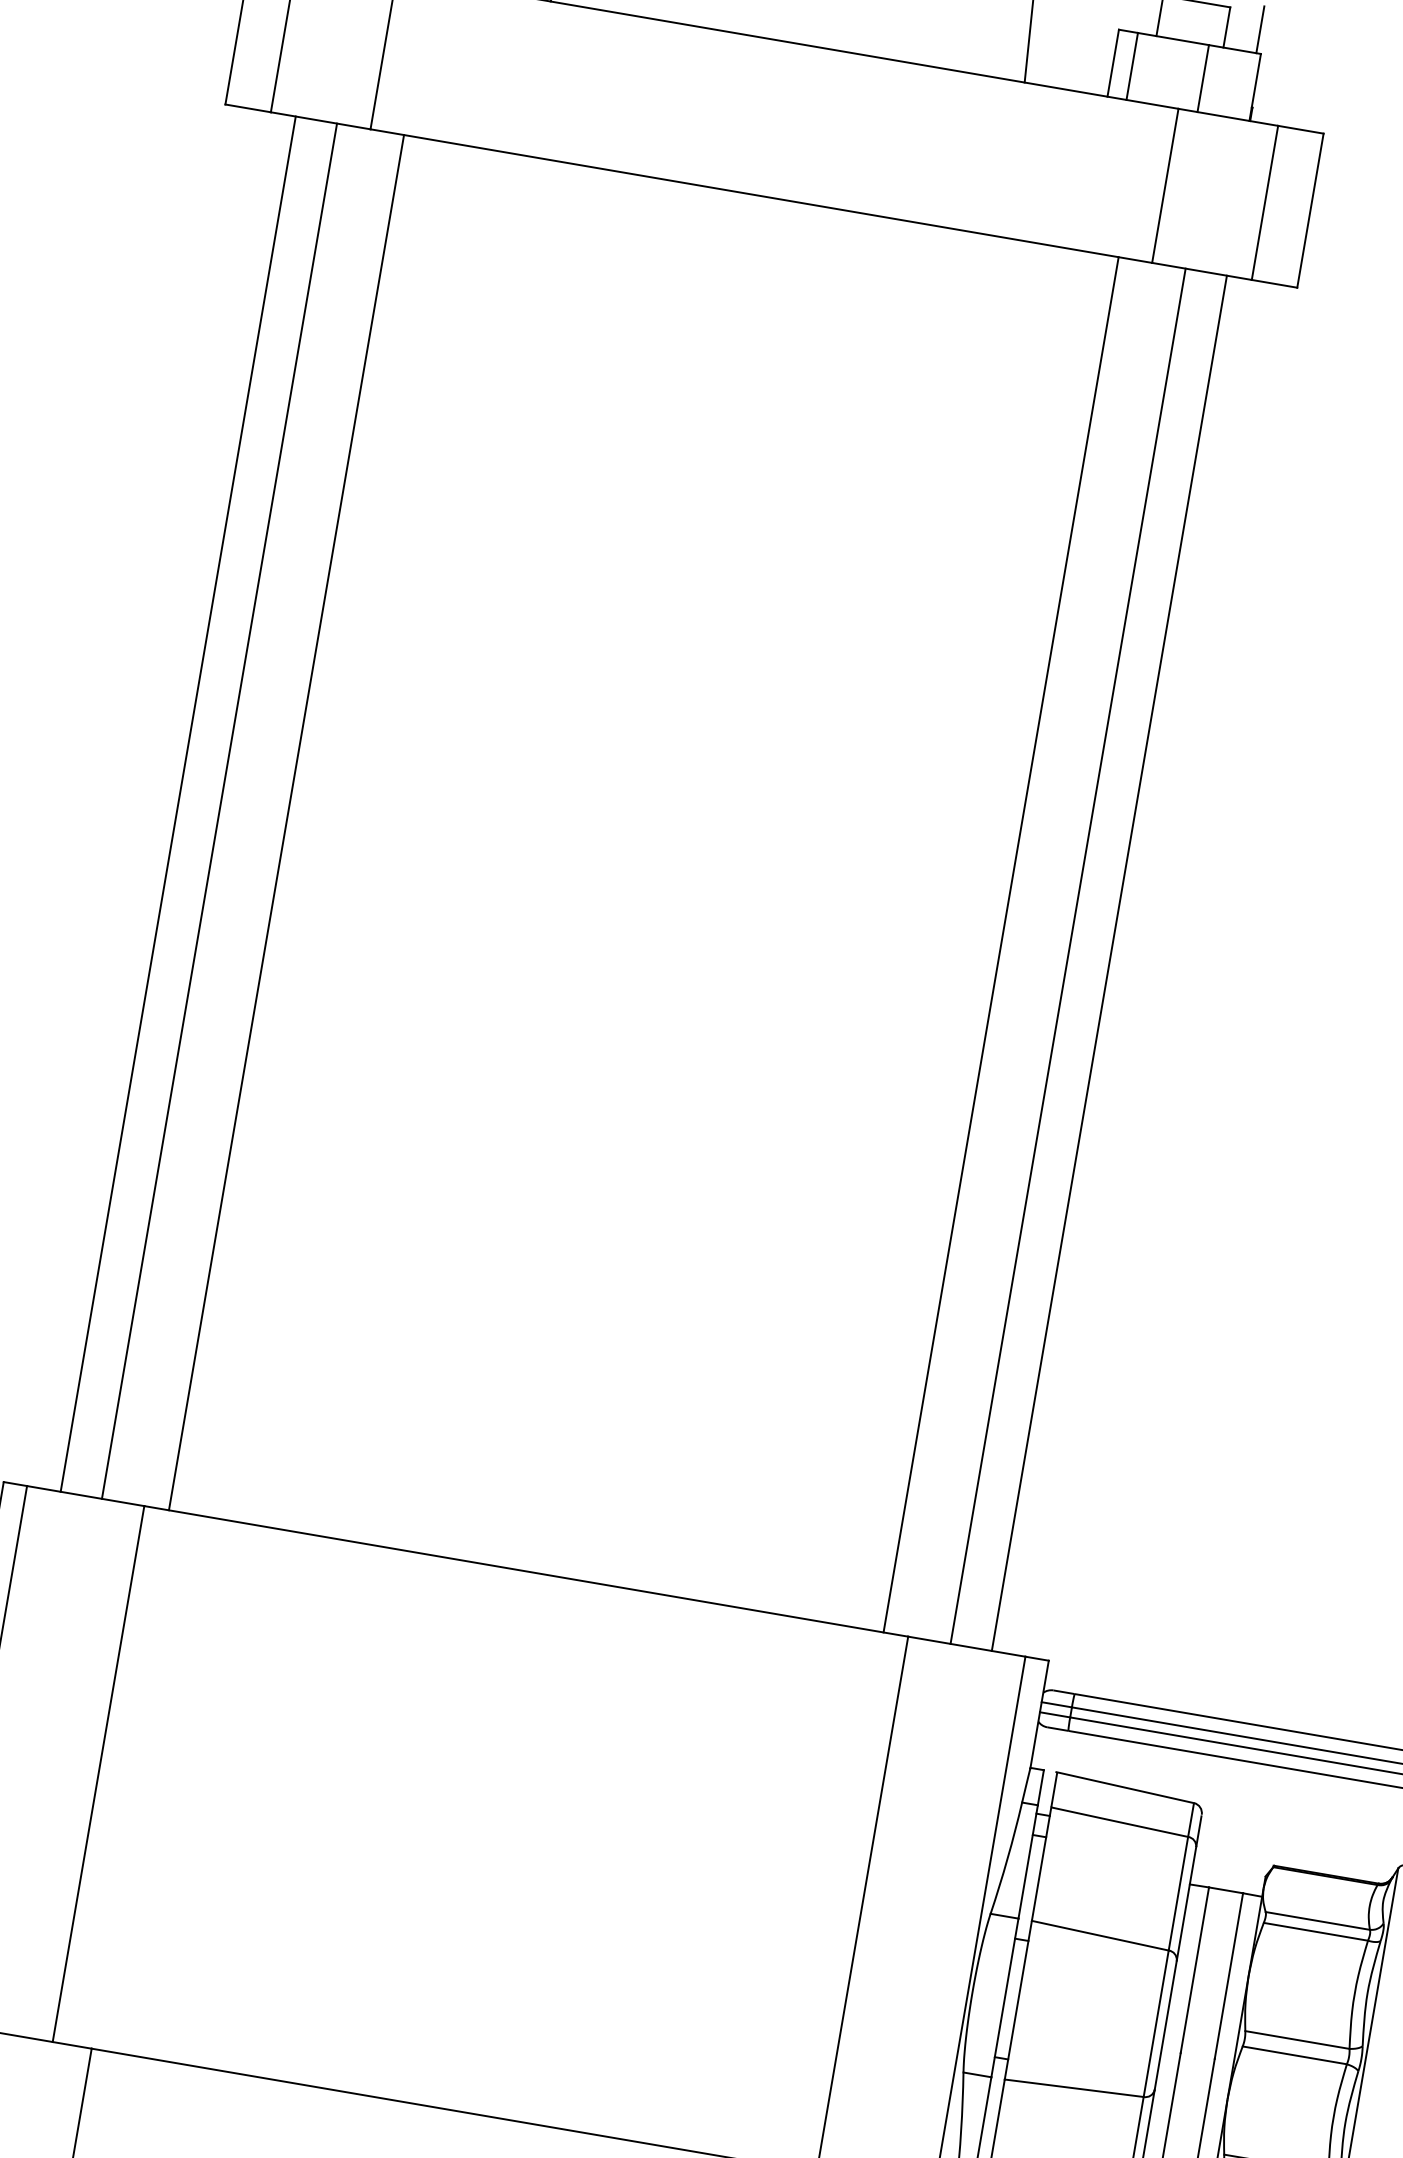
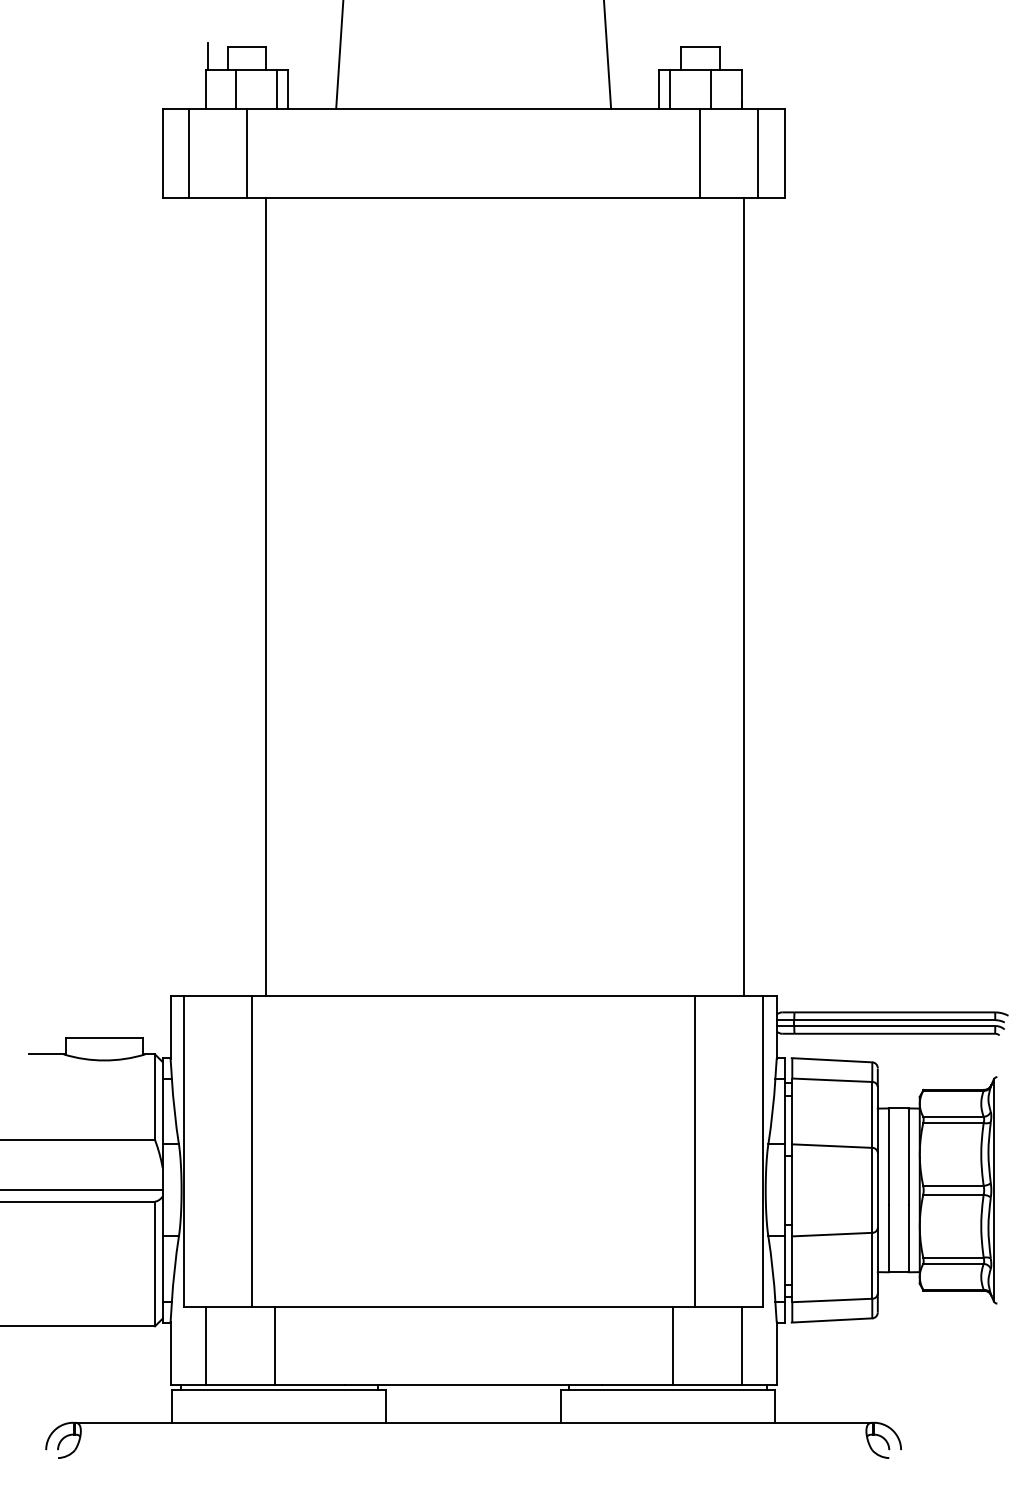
line: (1259, 29) -> (738, 56), removed
line: (178, 804) -> (203, 597), removed
line: (219, 811) -> (227, 597), removed
line: (1000, 945) -> (680, 597), removed
line: (1067, 956) -> (719, 597), removed

